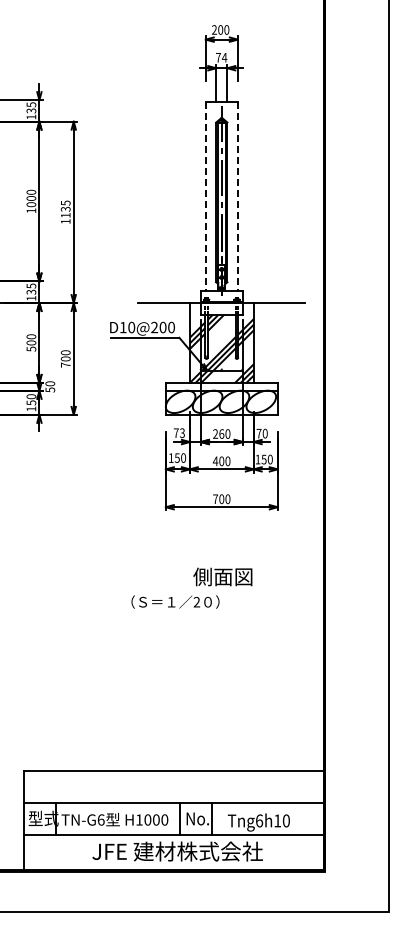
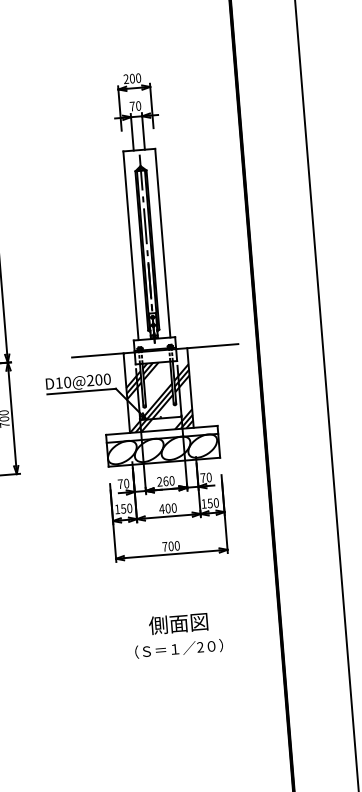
text: (224, 57) -> (138, 105), 74 -> 70
line: (205, 196) -> (130, 245), dashed -> solid
line: (237, 196) -> (162, 243), dashed -> solid
text: (182, 432) -> (126, 482), 73 -> 70
text: (175, 601) -> (179, 648), moved

